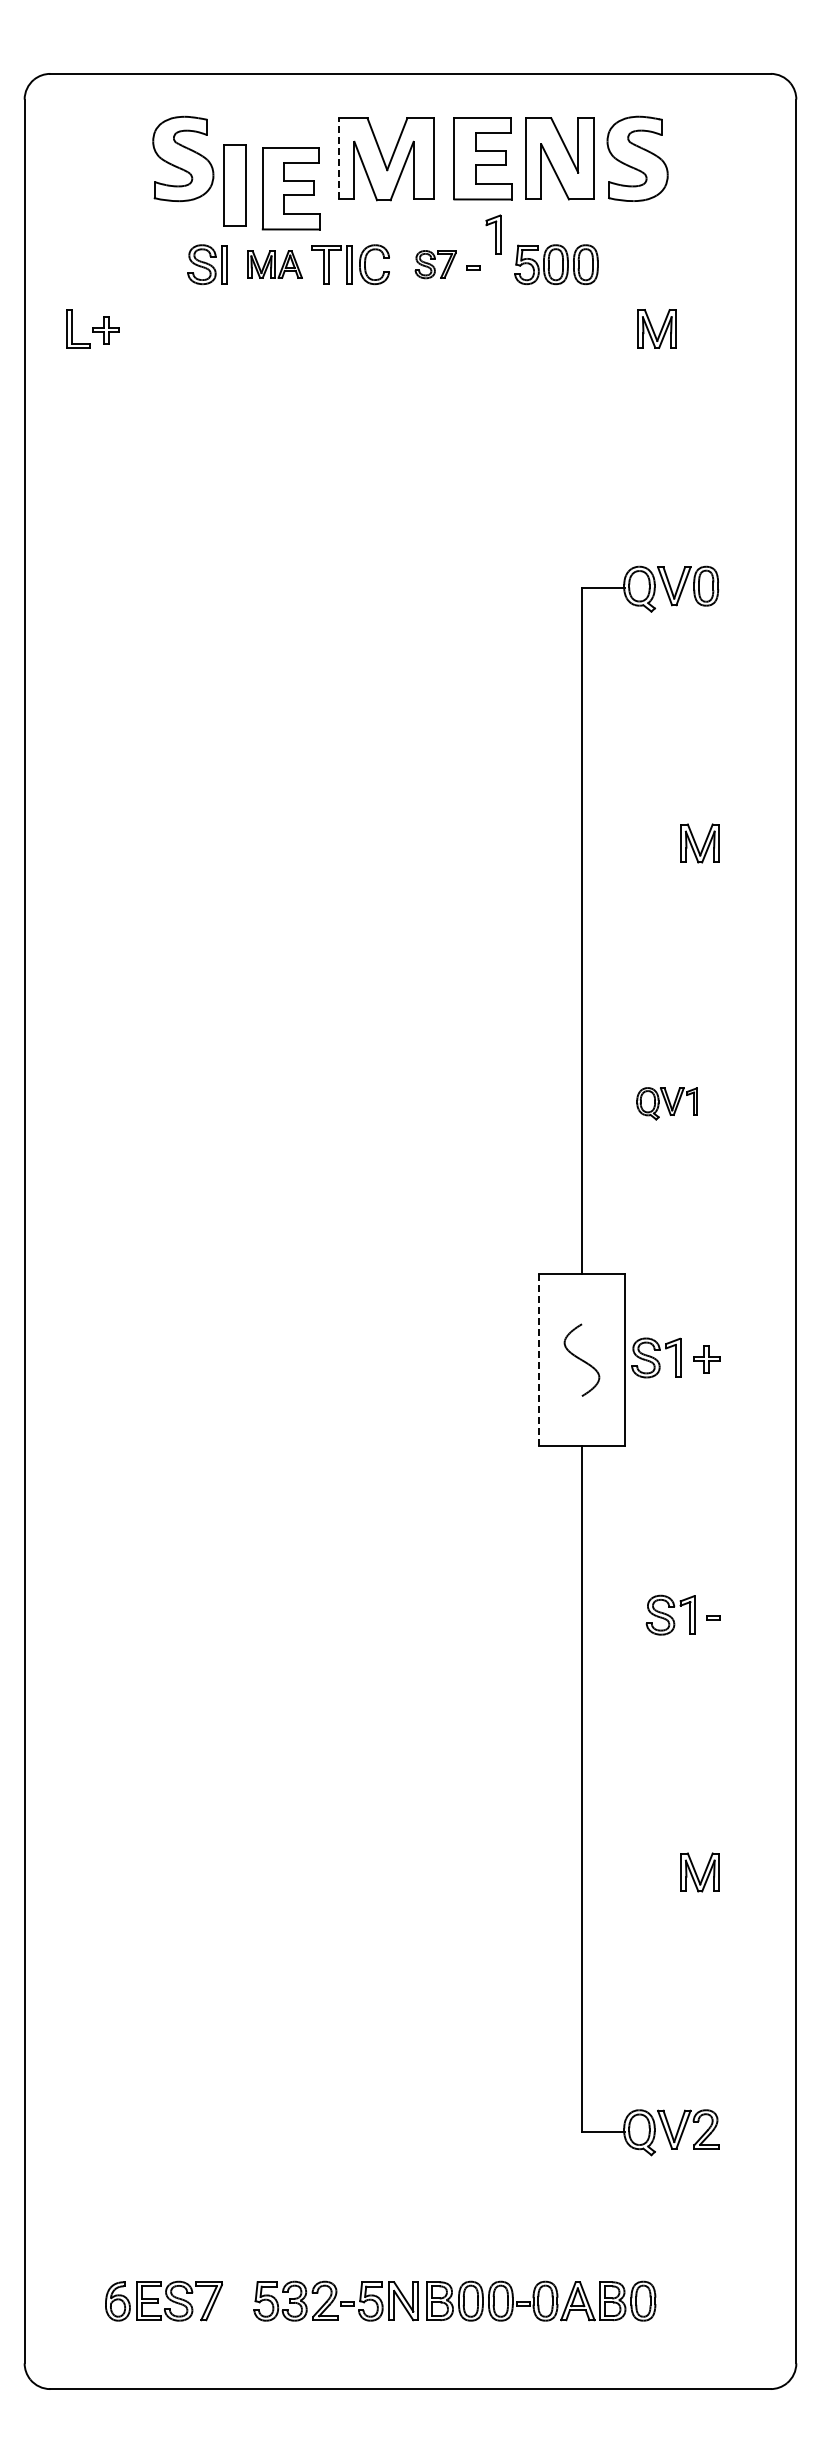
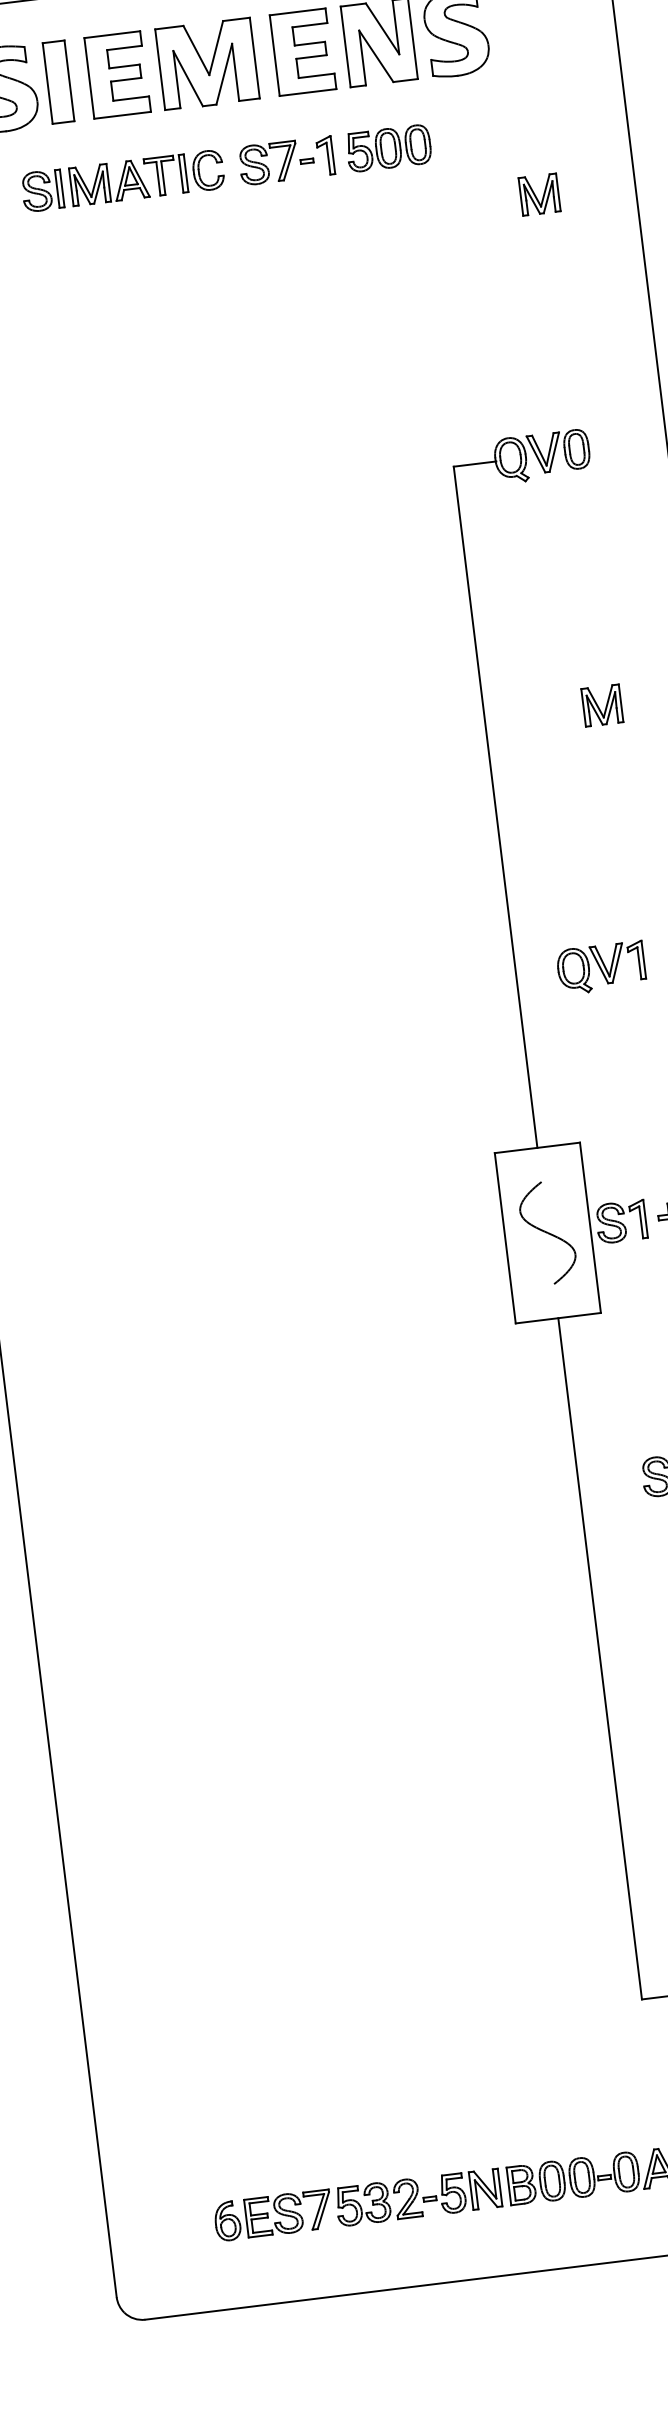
line: (339, 158) -> (160, 69), dashed -> solid
part: (234, 185) -> (58, 81), moved
part: (290, 188) -> (116, 74), moved
part: (493, 234) -> (325, 155), moved
part: (275, 264) -> (109, 182), size x1.43
part: (435, 264) -> (268, 162), size x1.43
part: (656, 328) -> (538, 194), moved
part: (666, 1103) -> (600, 967), size x1.43
line: (539, 1360) -> (505, 1238), dashed -> solid
part: (581, 1360) -> (547, 1233), size x1.43
part: (163, 2300) -> (272, 2214), moved

